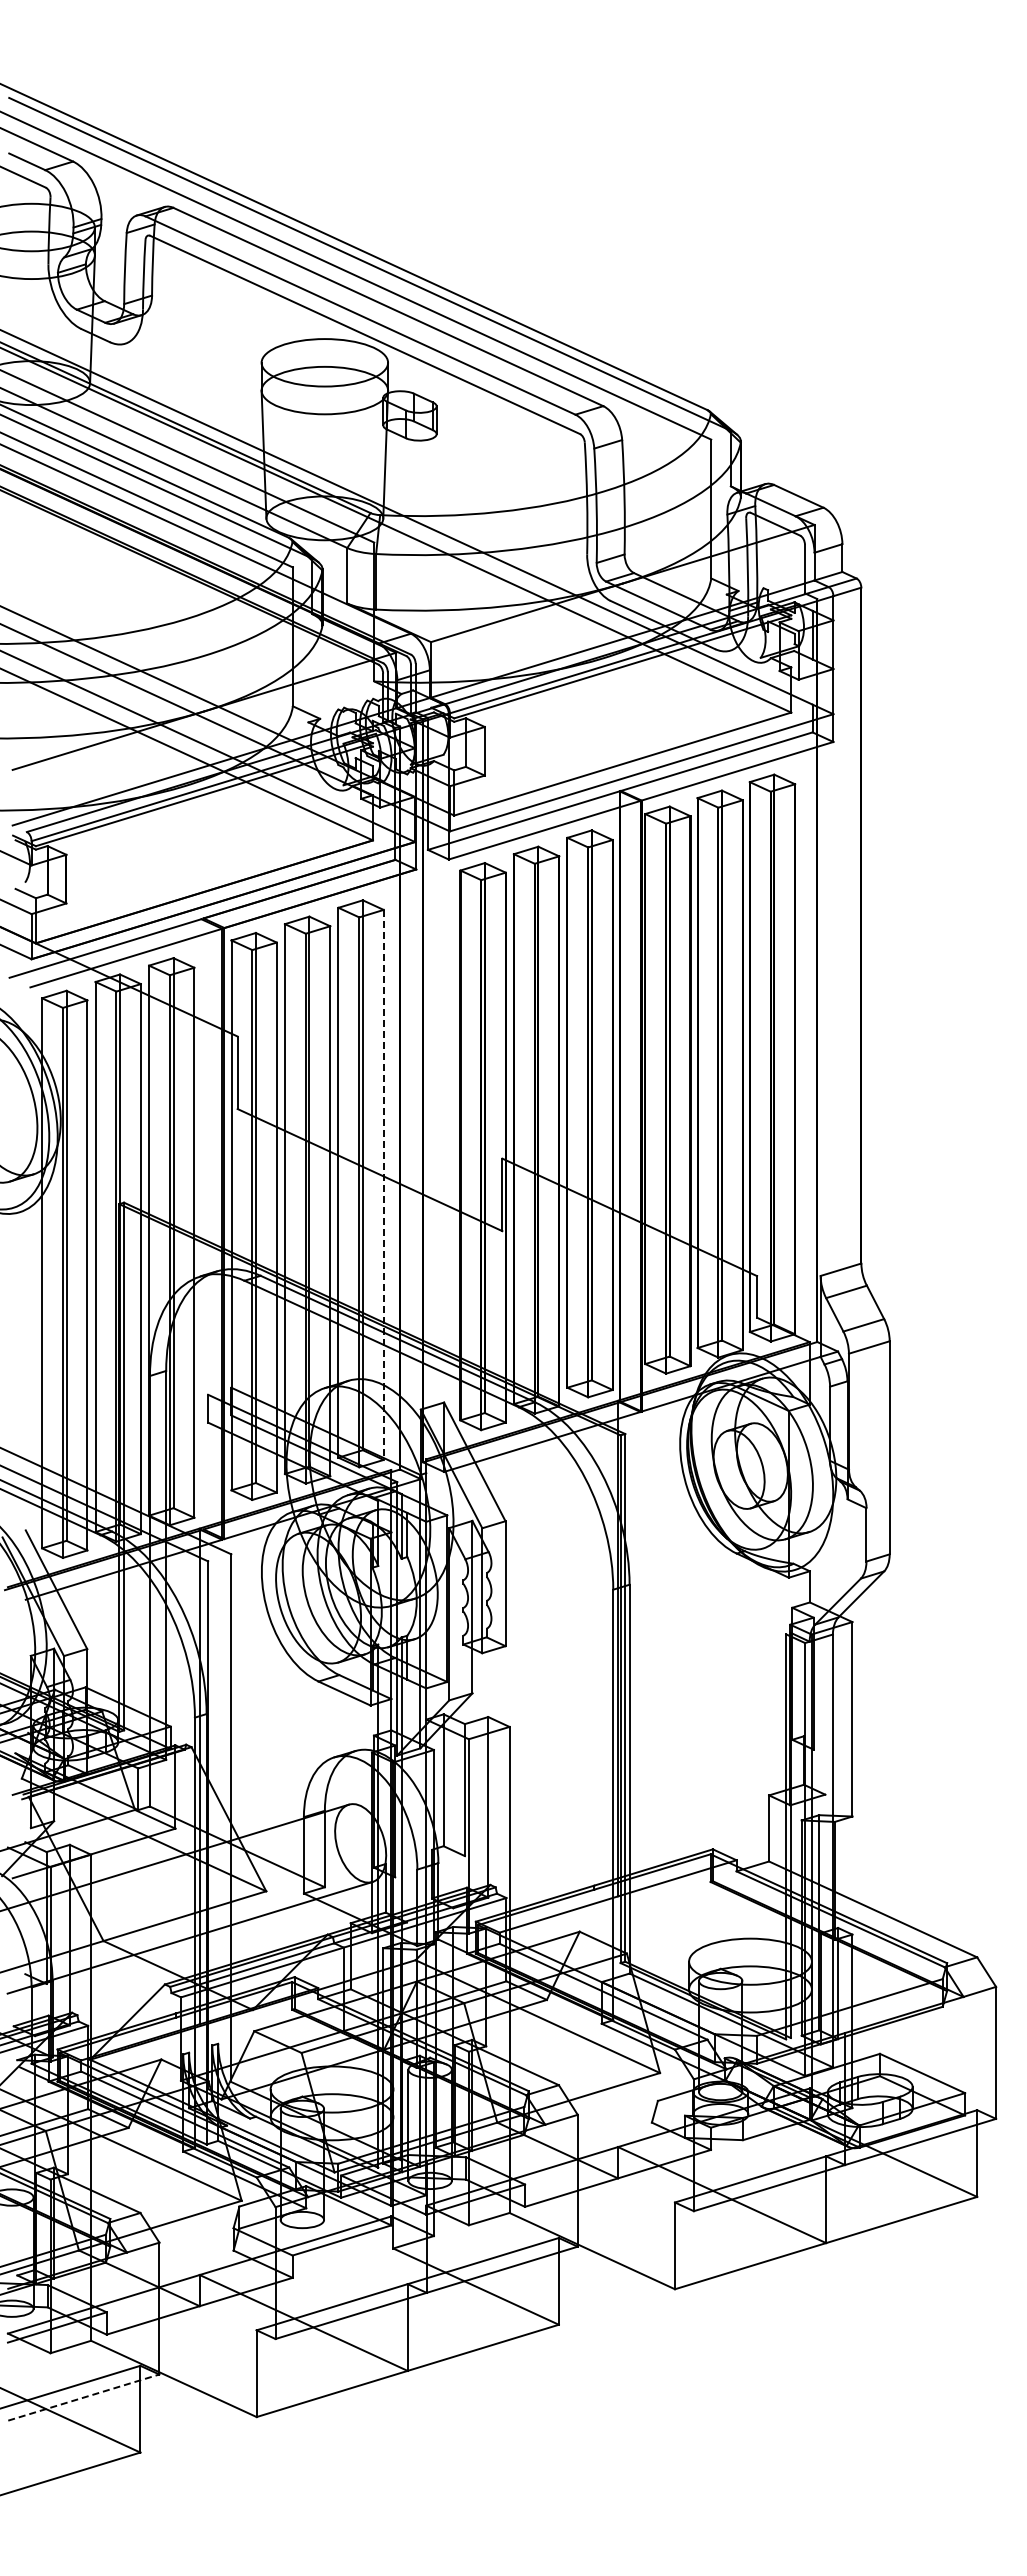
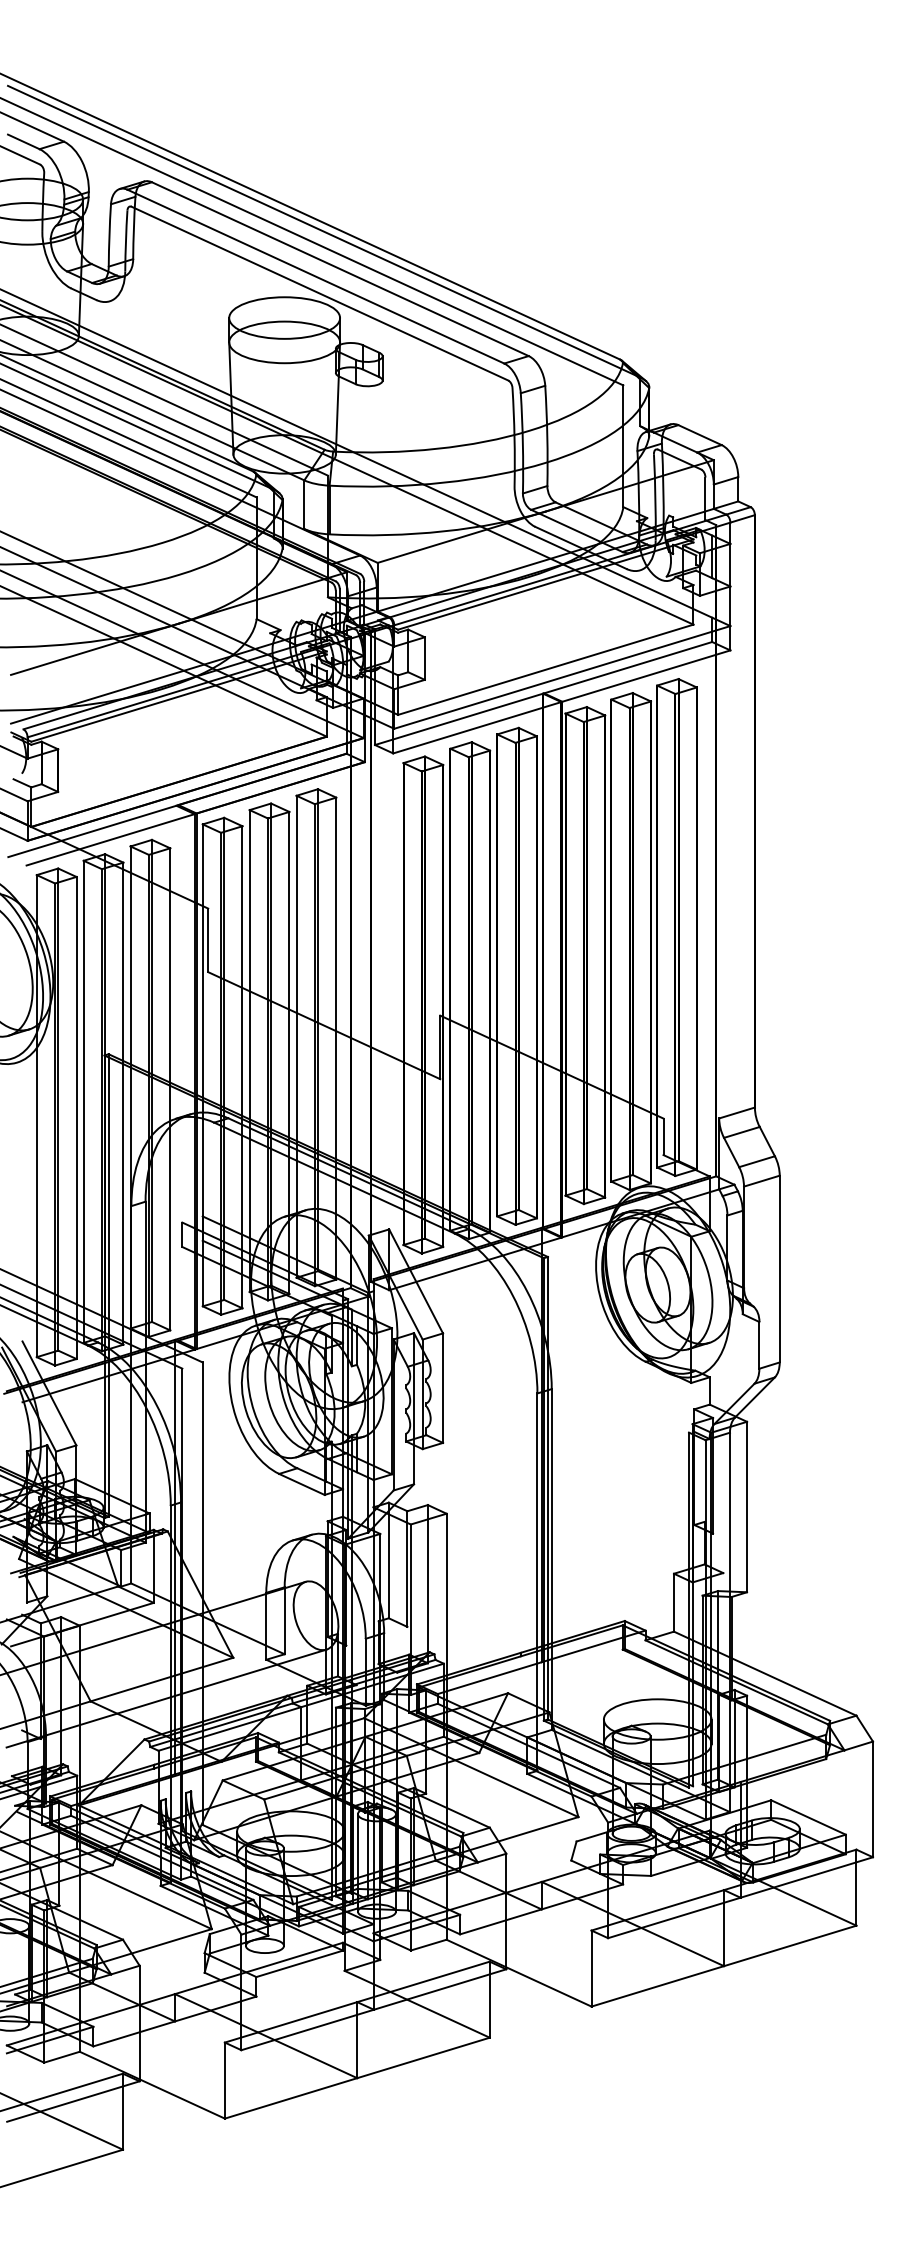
line: (383, 1185) -> (336, 1039), dashed -> solid
line: (84, 2397) -> (73, 2101), dashed -> solid

